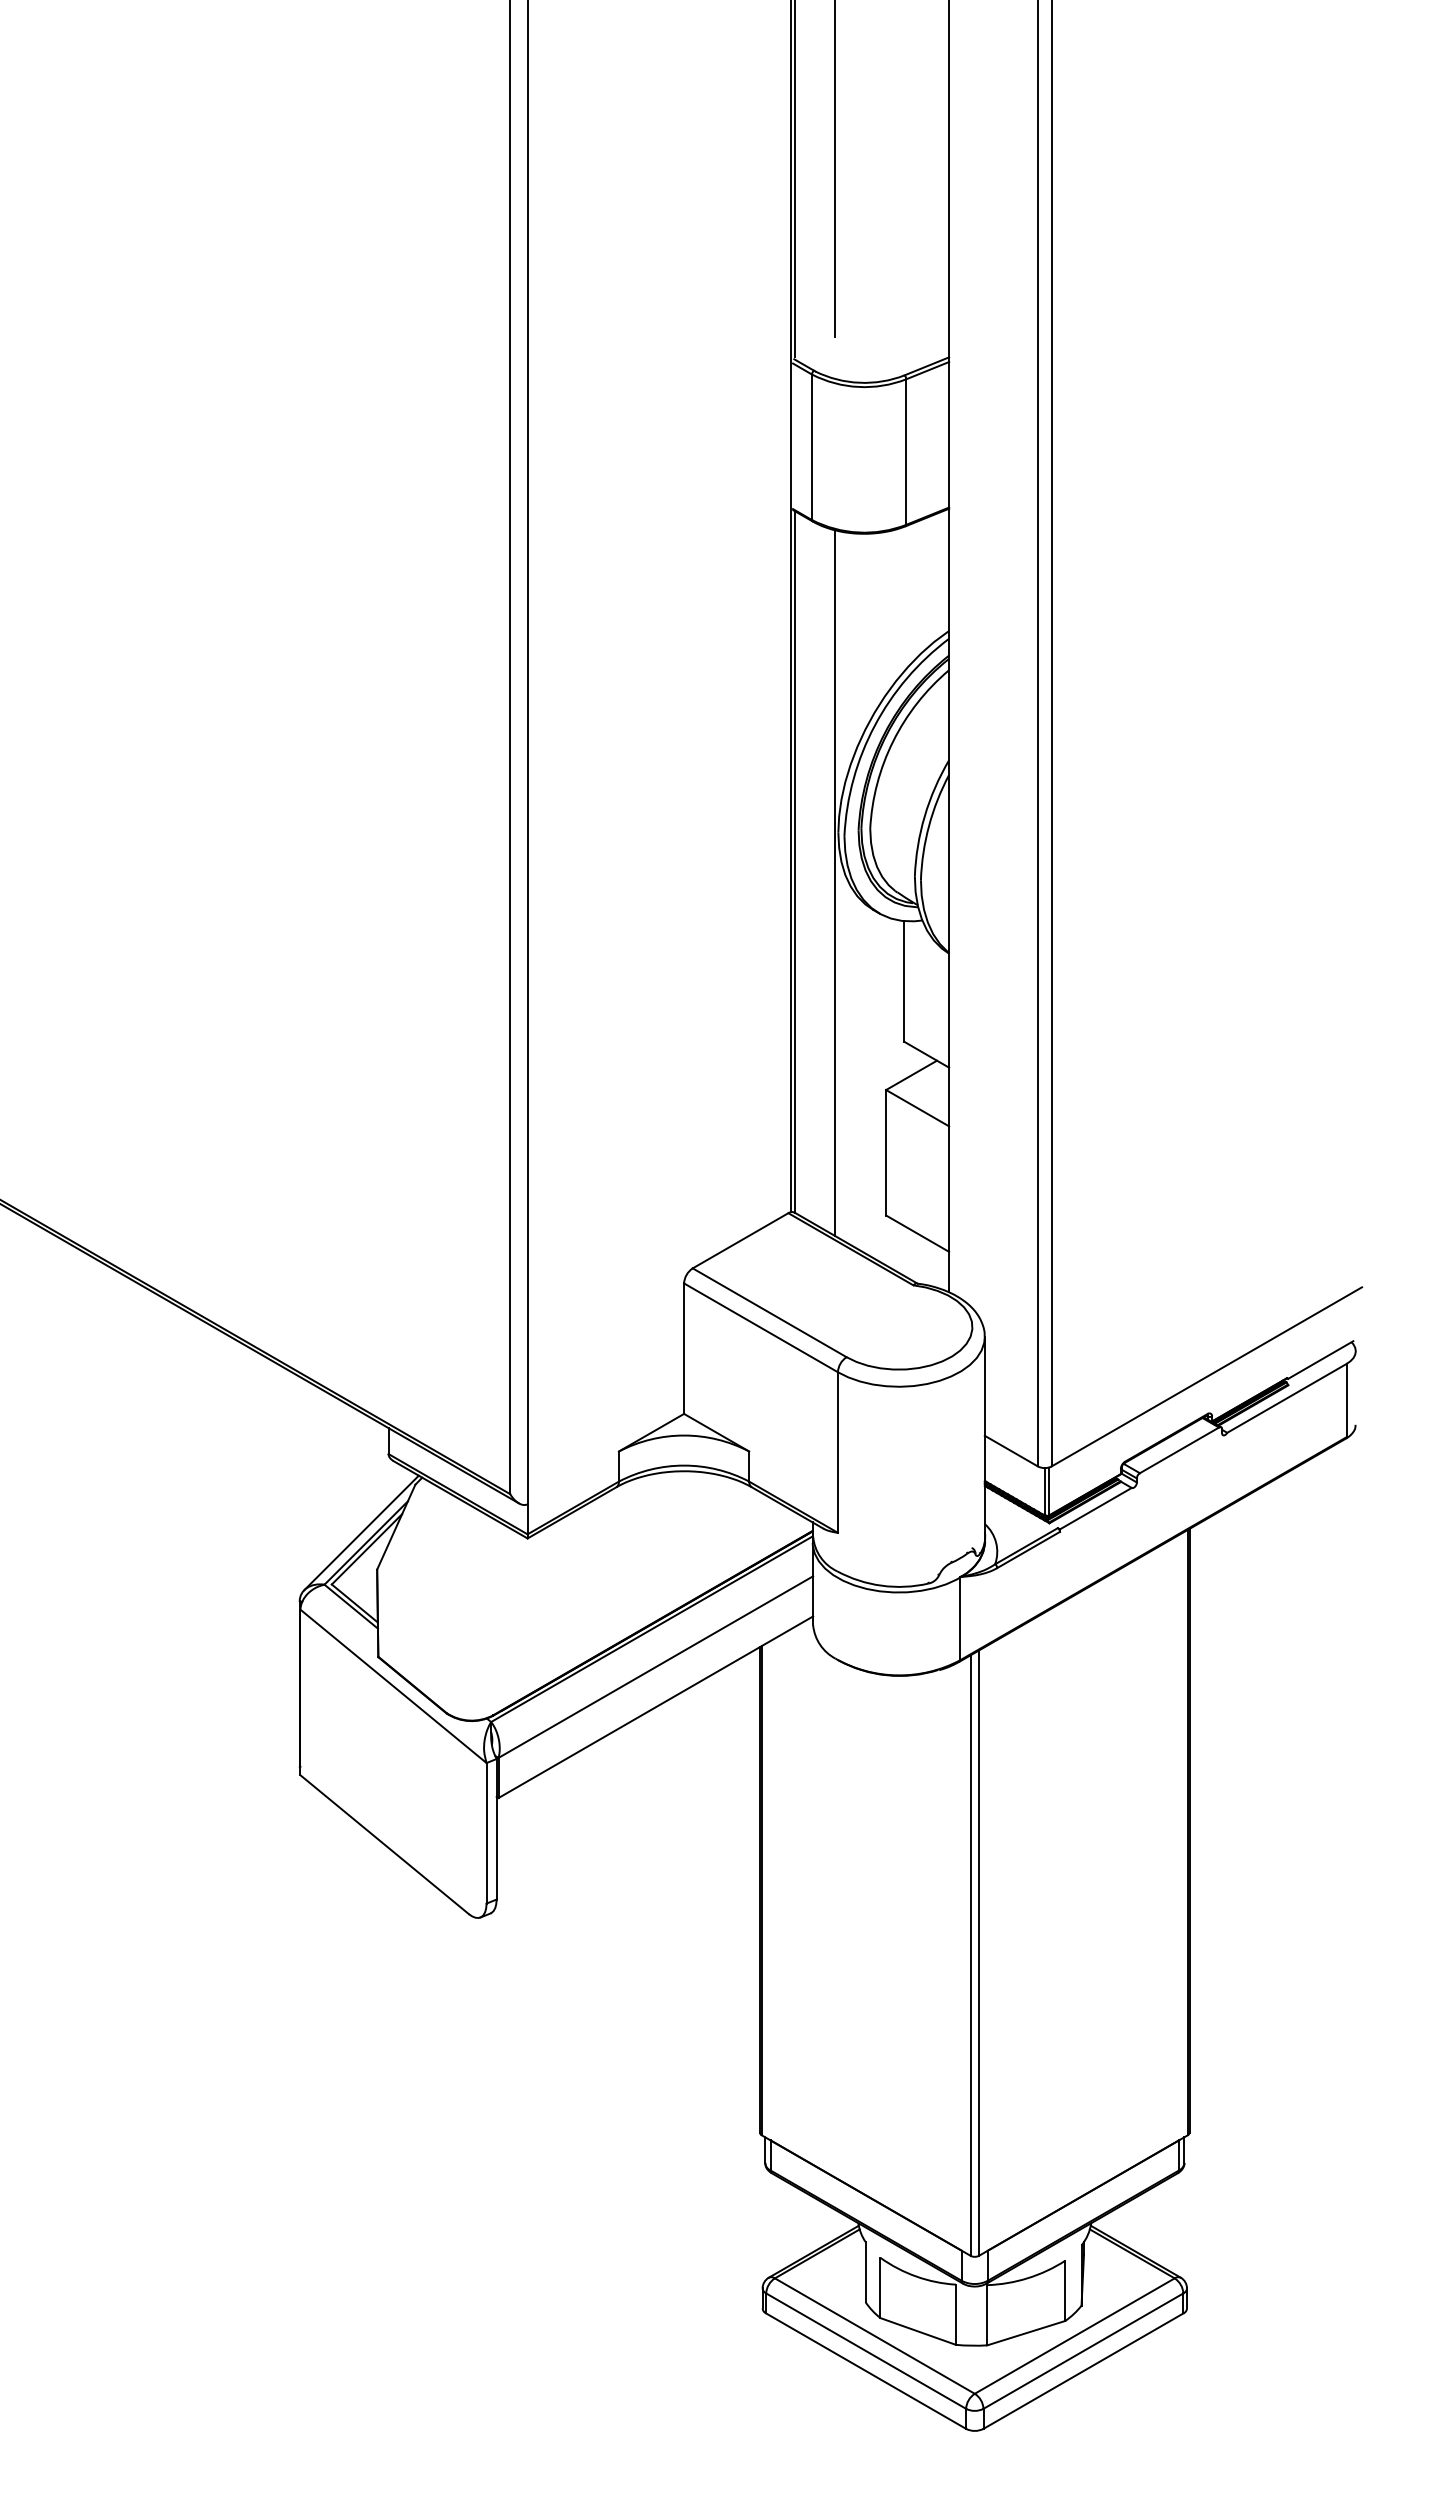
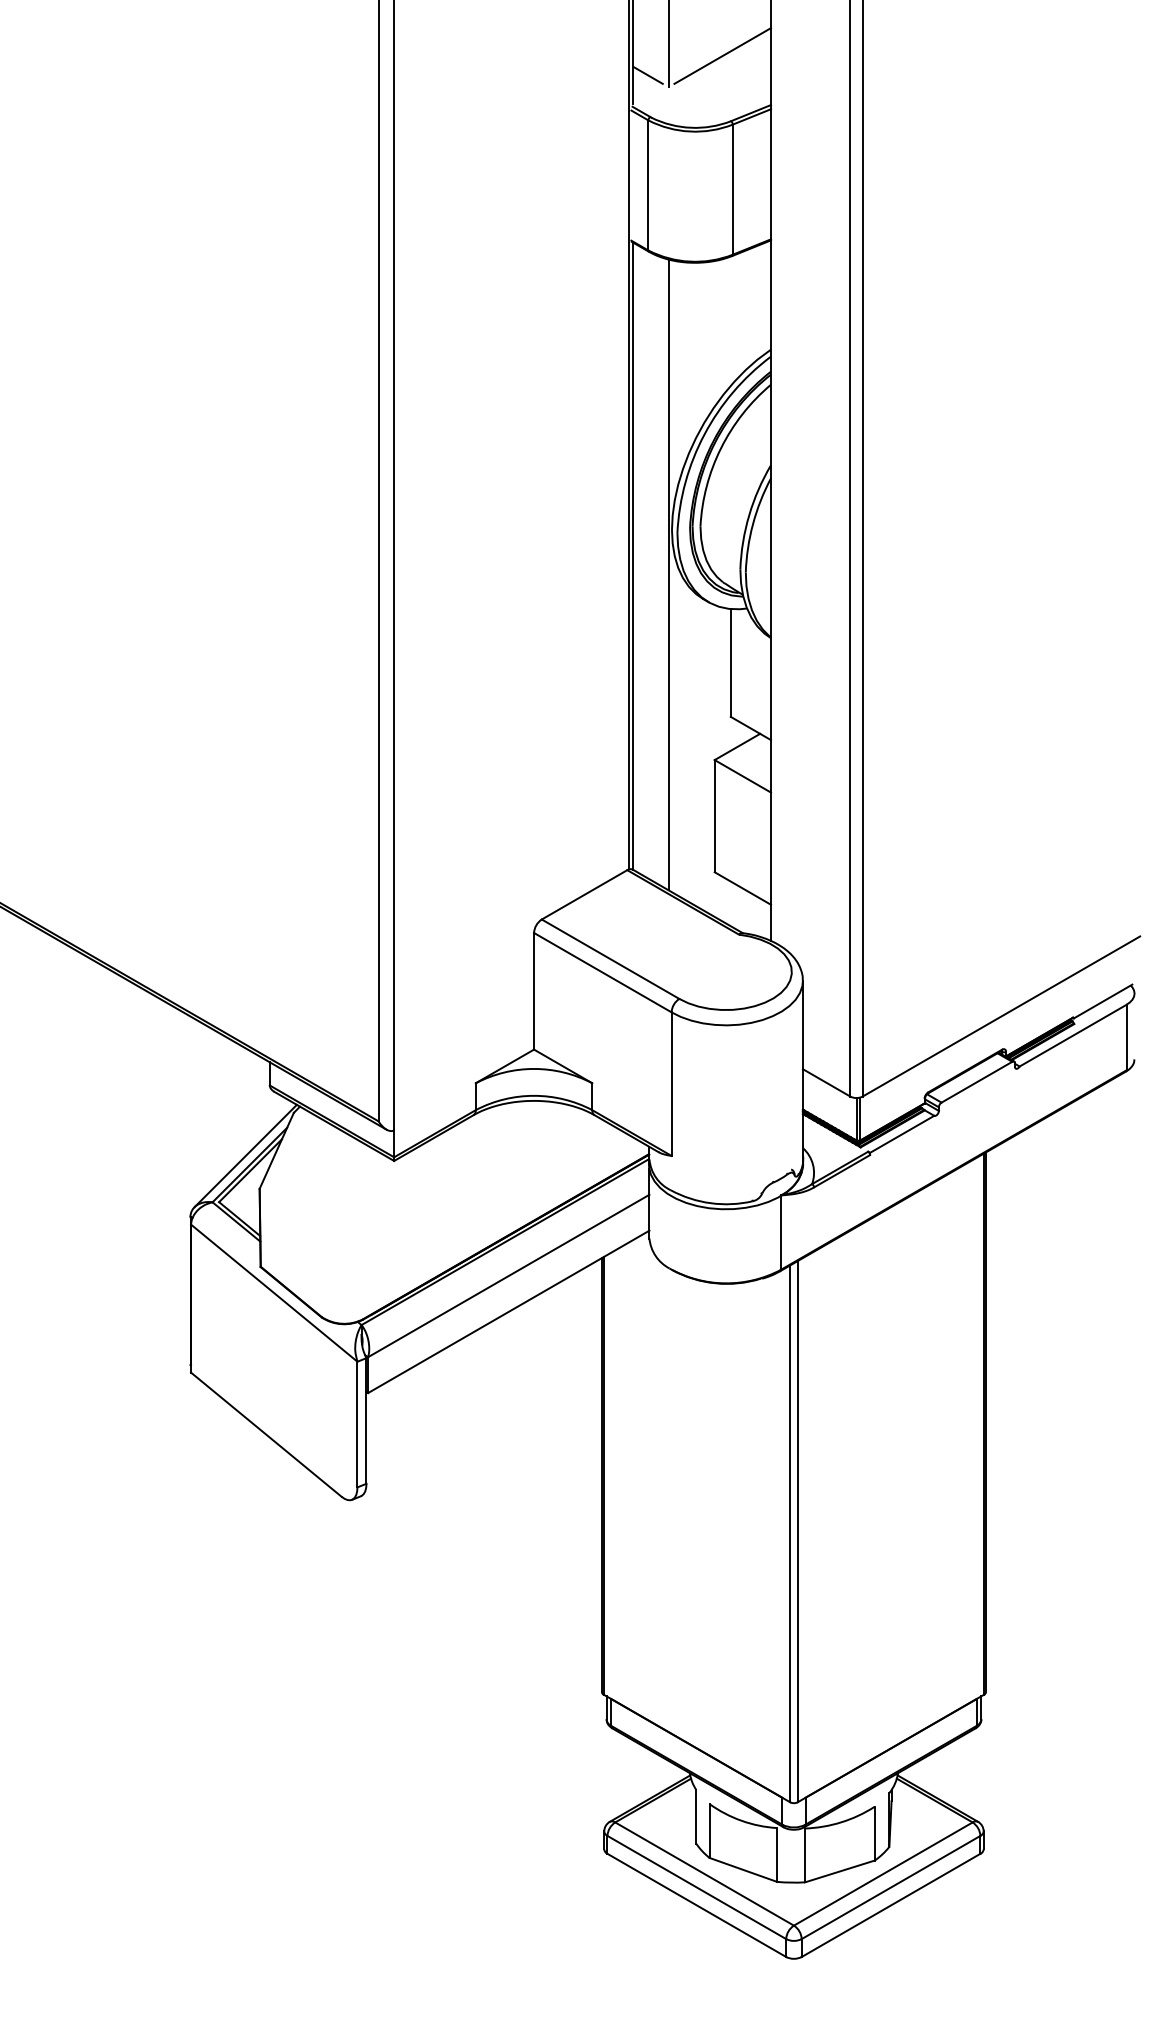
line: (895, 302) -> (723, 56), added
line: (811, 323) -> (647, 74), added

